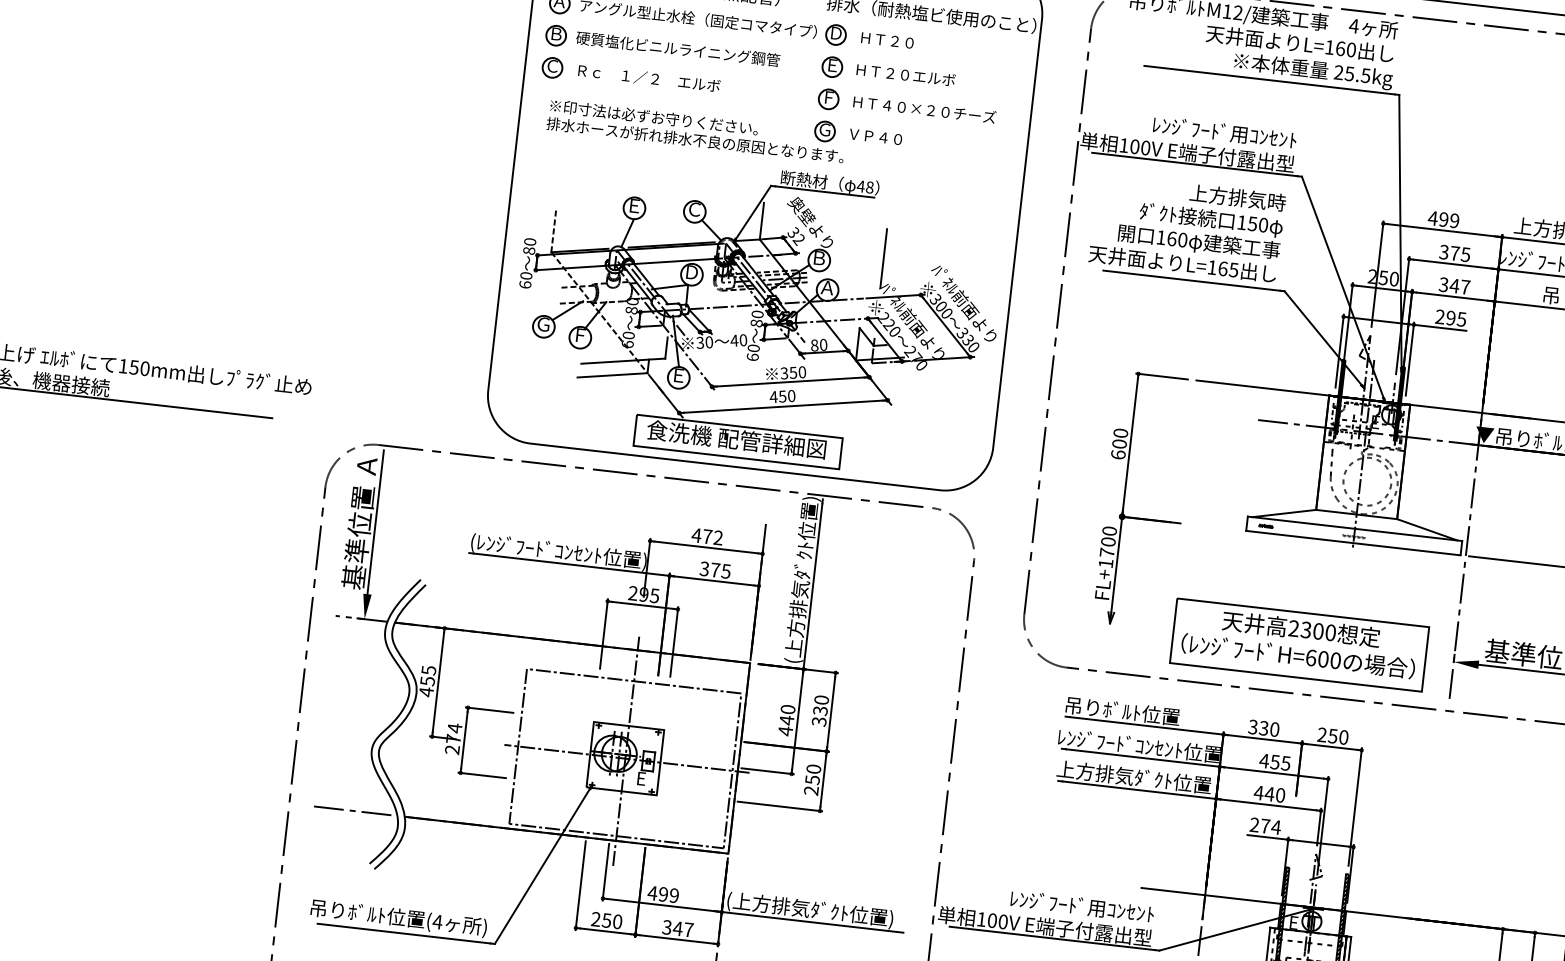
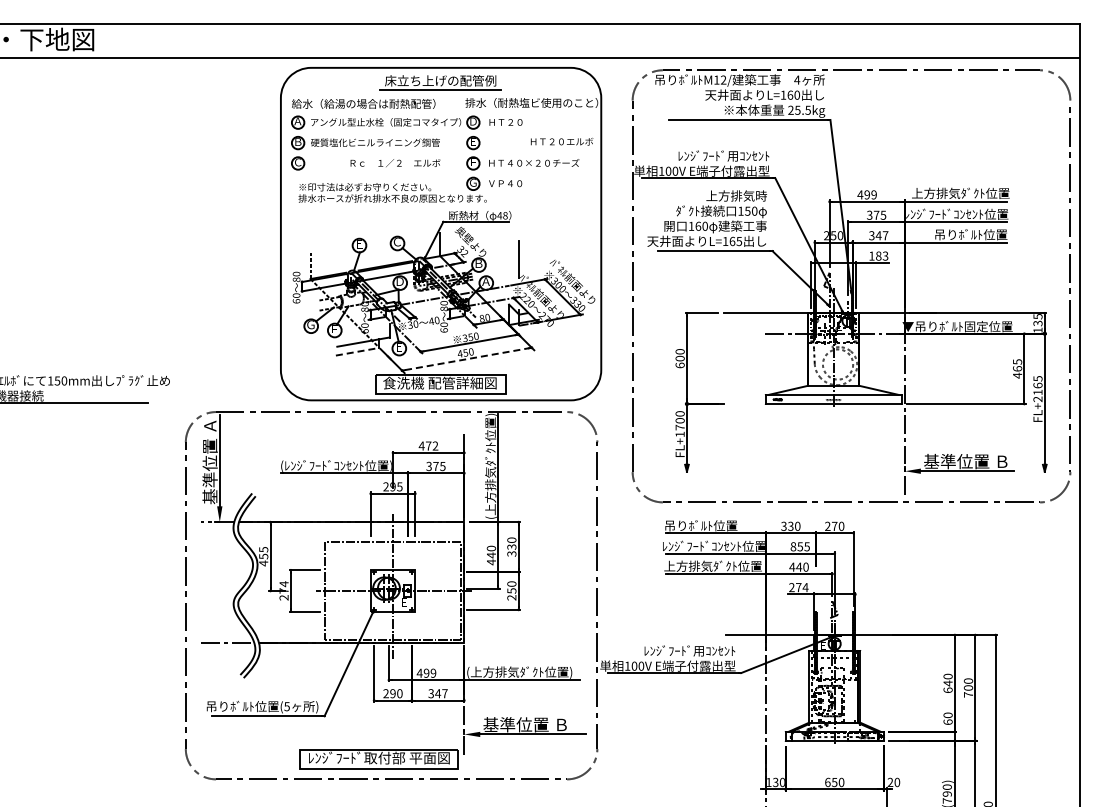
text: (905, 74) -> (561, 141), moved
text: (649, 77) -> (395, 162), moved
text: (1450, 317) -> (878, 255), 295 -> 183
line: (613, 375) -> (358, 351), solid -> dashed
line: (786, 405) -> (468, 358), solid -> dashed
part: (1298, 644) -> (806, 471), removed
text: (1332, 736) -> (834, 526), 250 -> 270
text: (1264, 760) -> (793, 546), 455 -> 855
text: (606, 920) -> (392, 693), 250 -> 290
text: (438, 921) -> (287, 706), (4 -> (5

